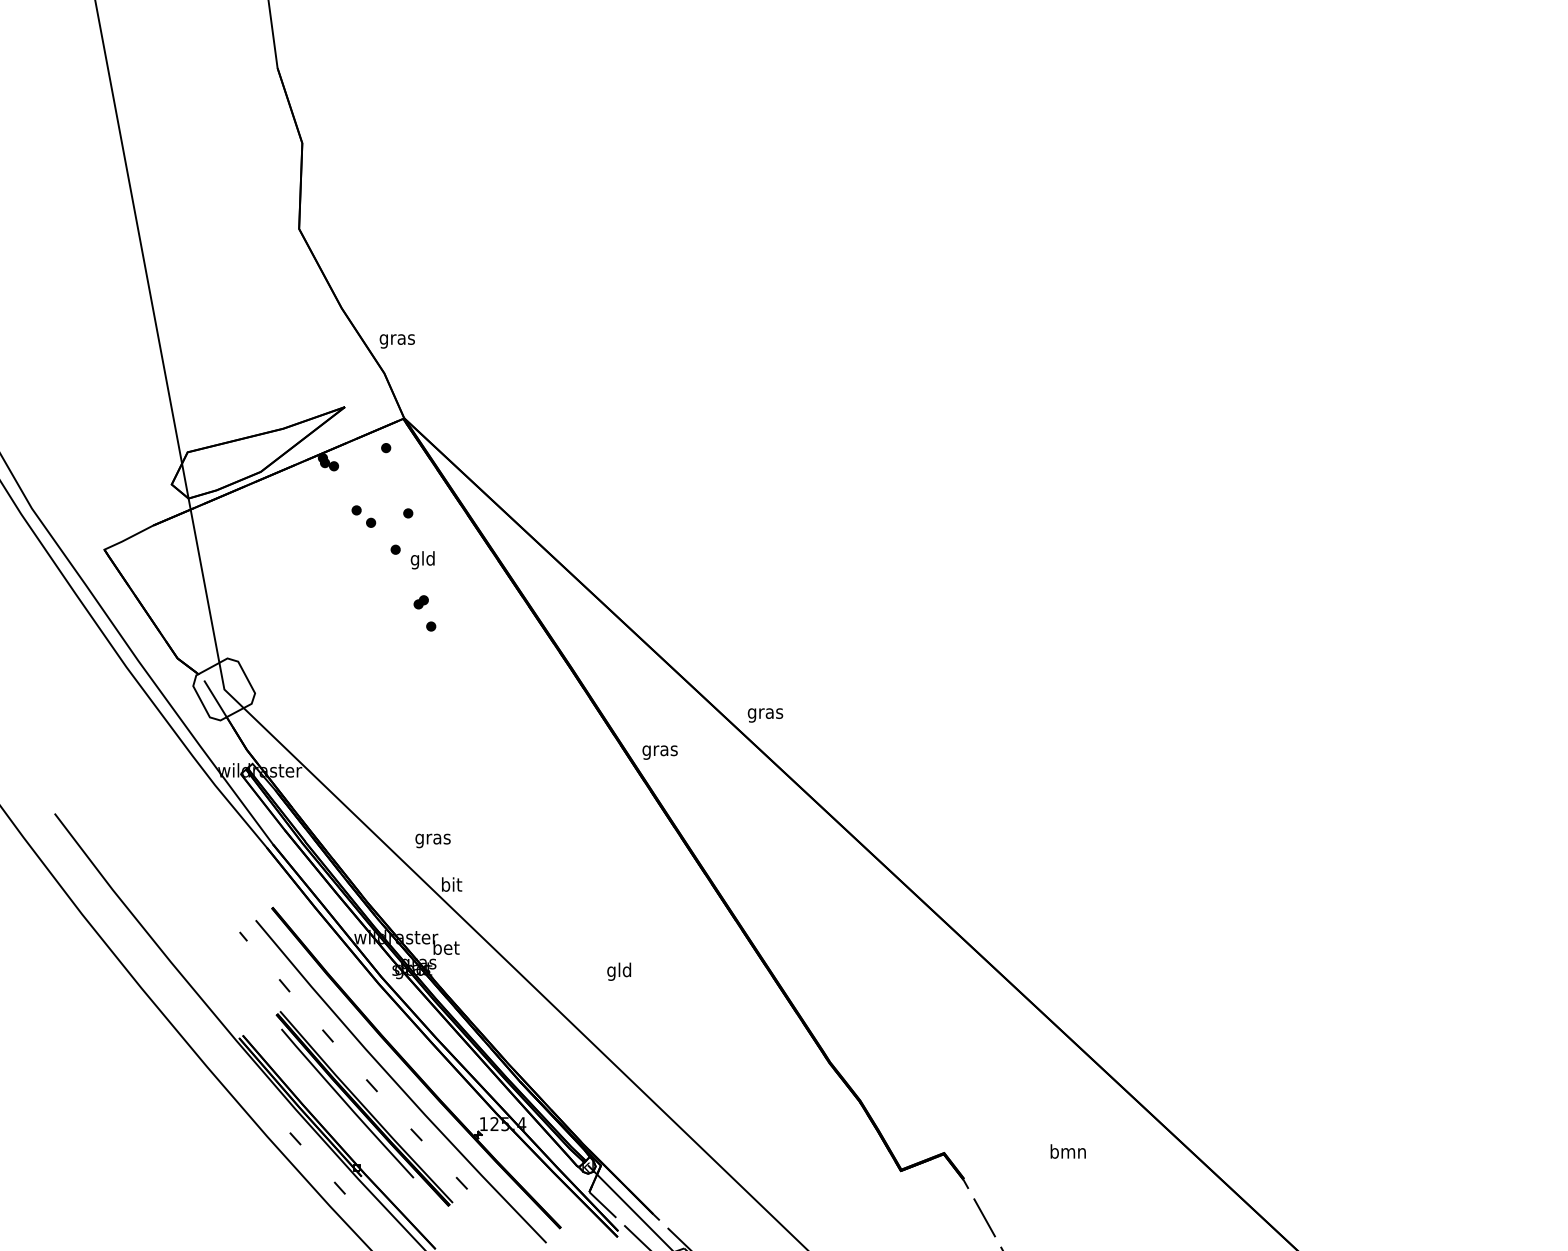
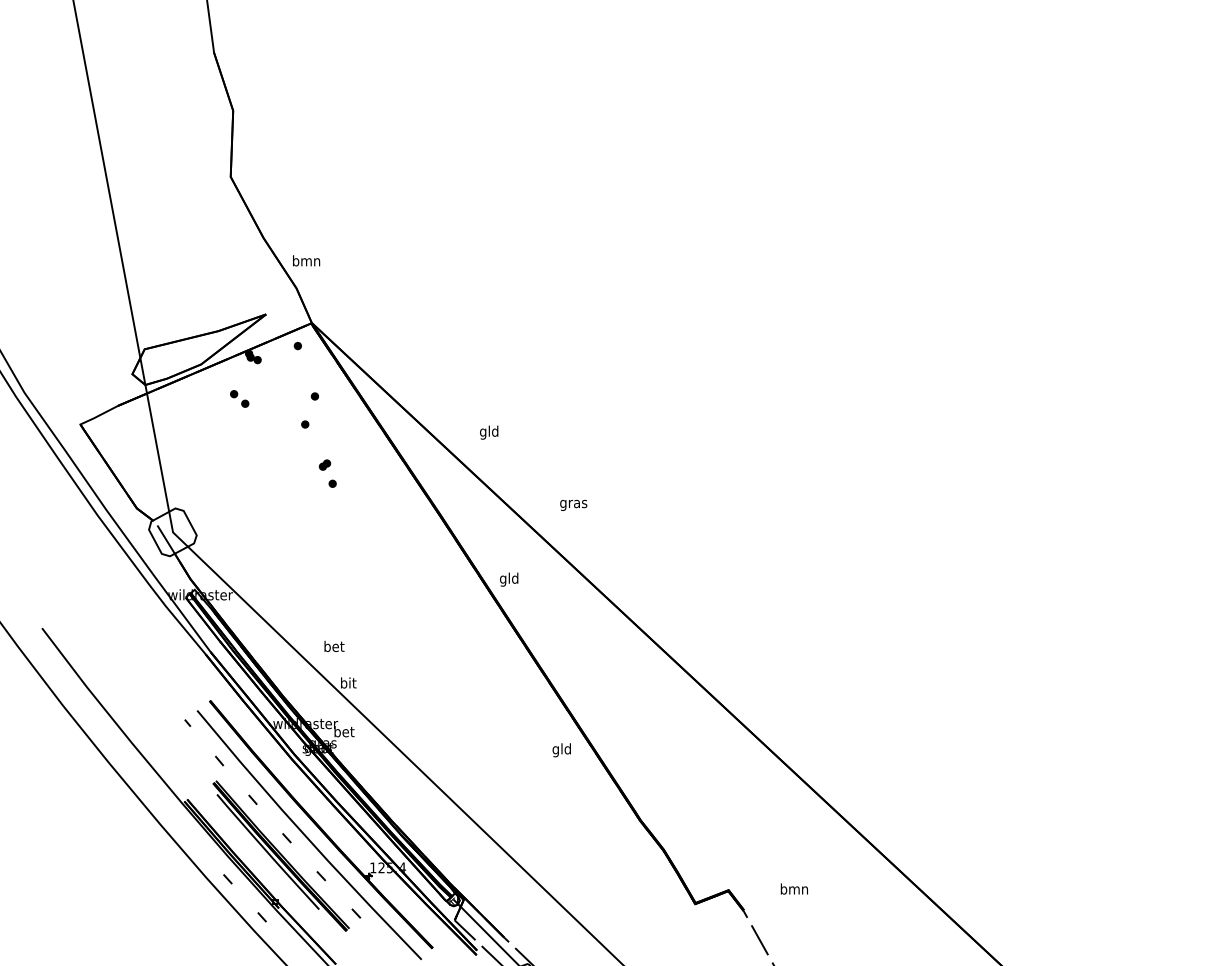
text: (397, 339) -> (306, 262), gras -> bmn
part: (363, 516) -> (239, 398), moved
text: (423, 560) -> (489, 432), moved
text: (765, 714) -> (573, 504), moved
text: (658, 750) -> (508, 579), gras -> gld
text: (432, 838) -> (333, 647), gras -> bet
text: (618, 972) -> (561, 750), moved
text: (1067, 1150) -> (793, 888), moved

